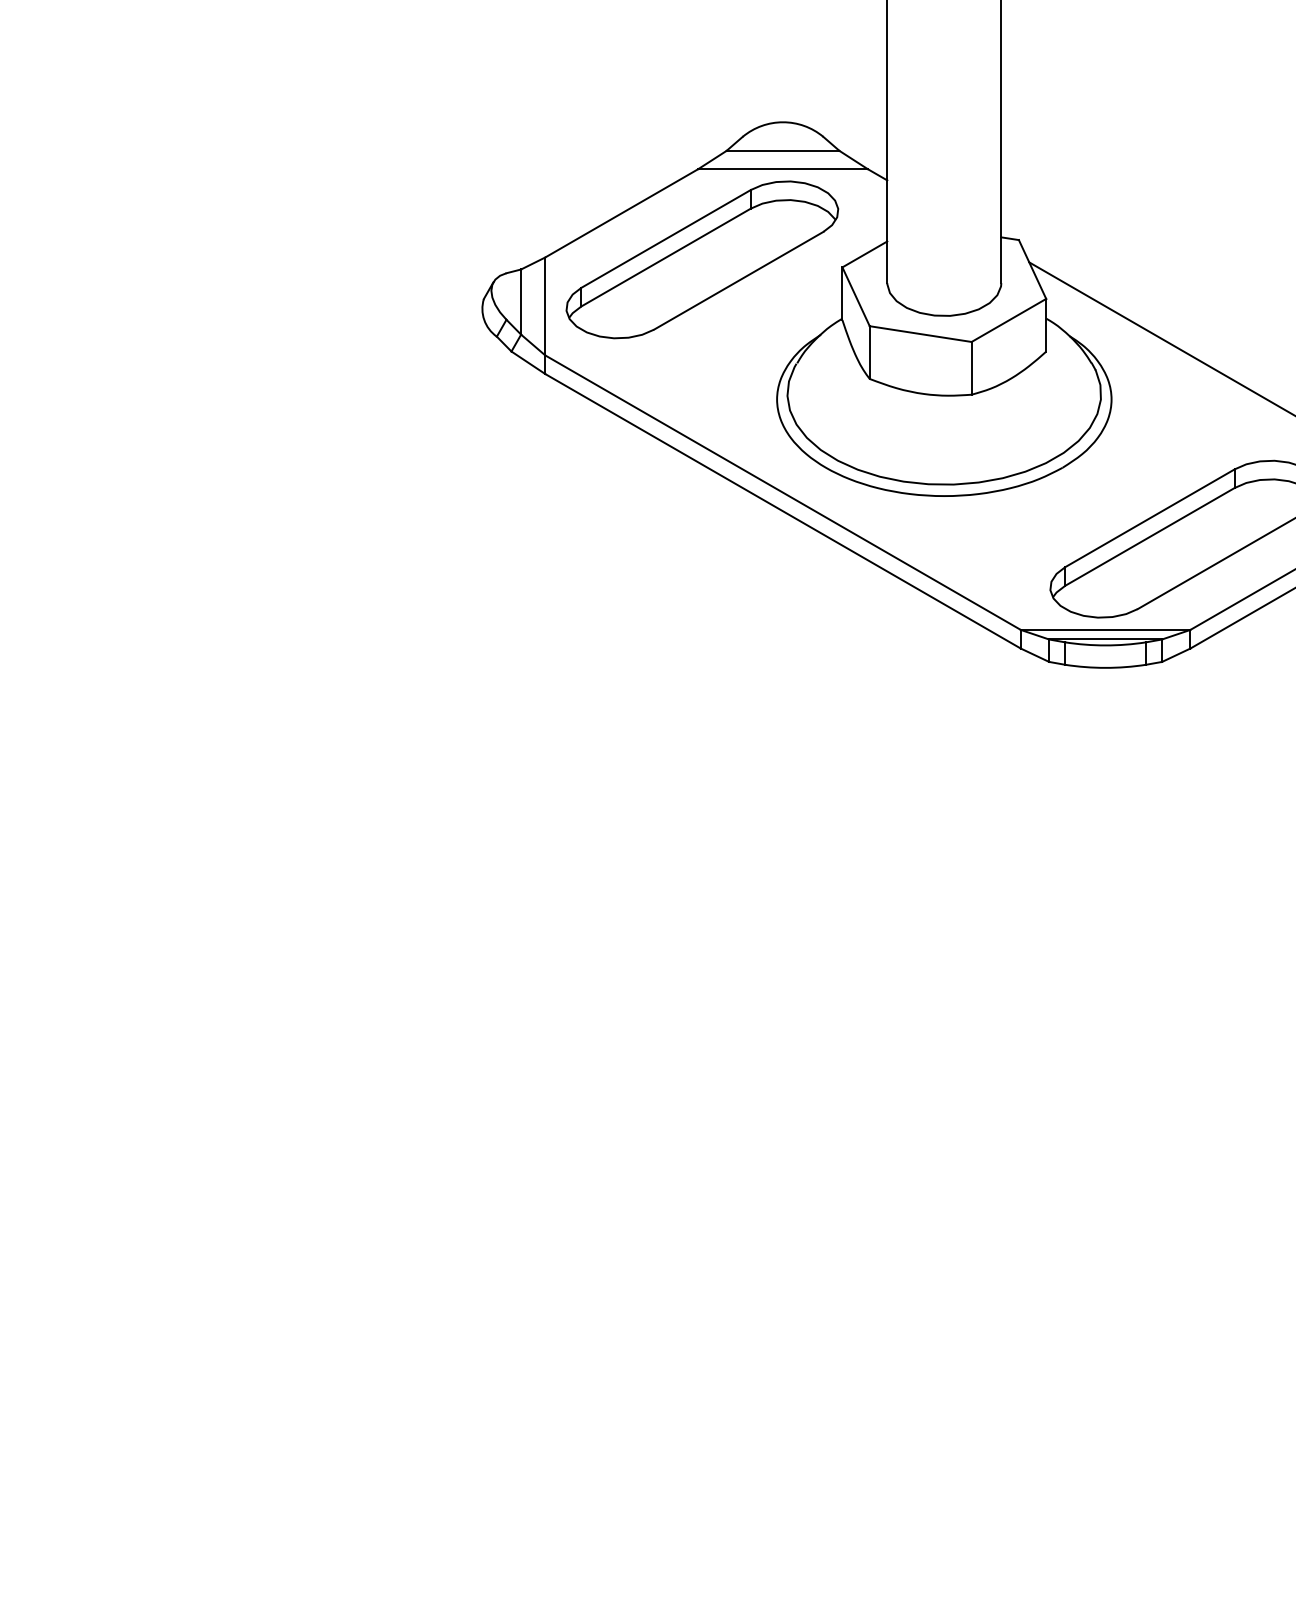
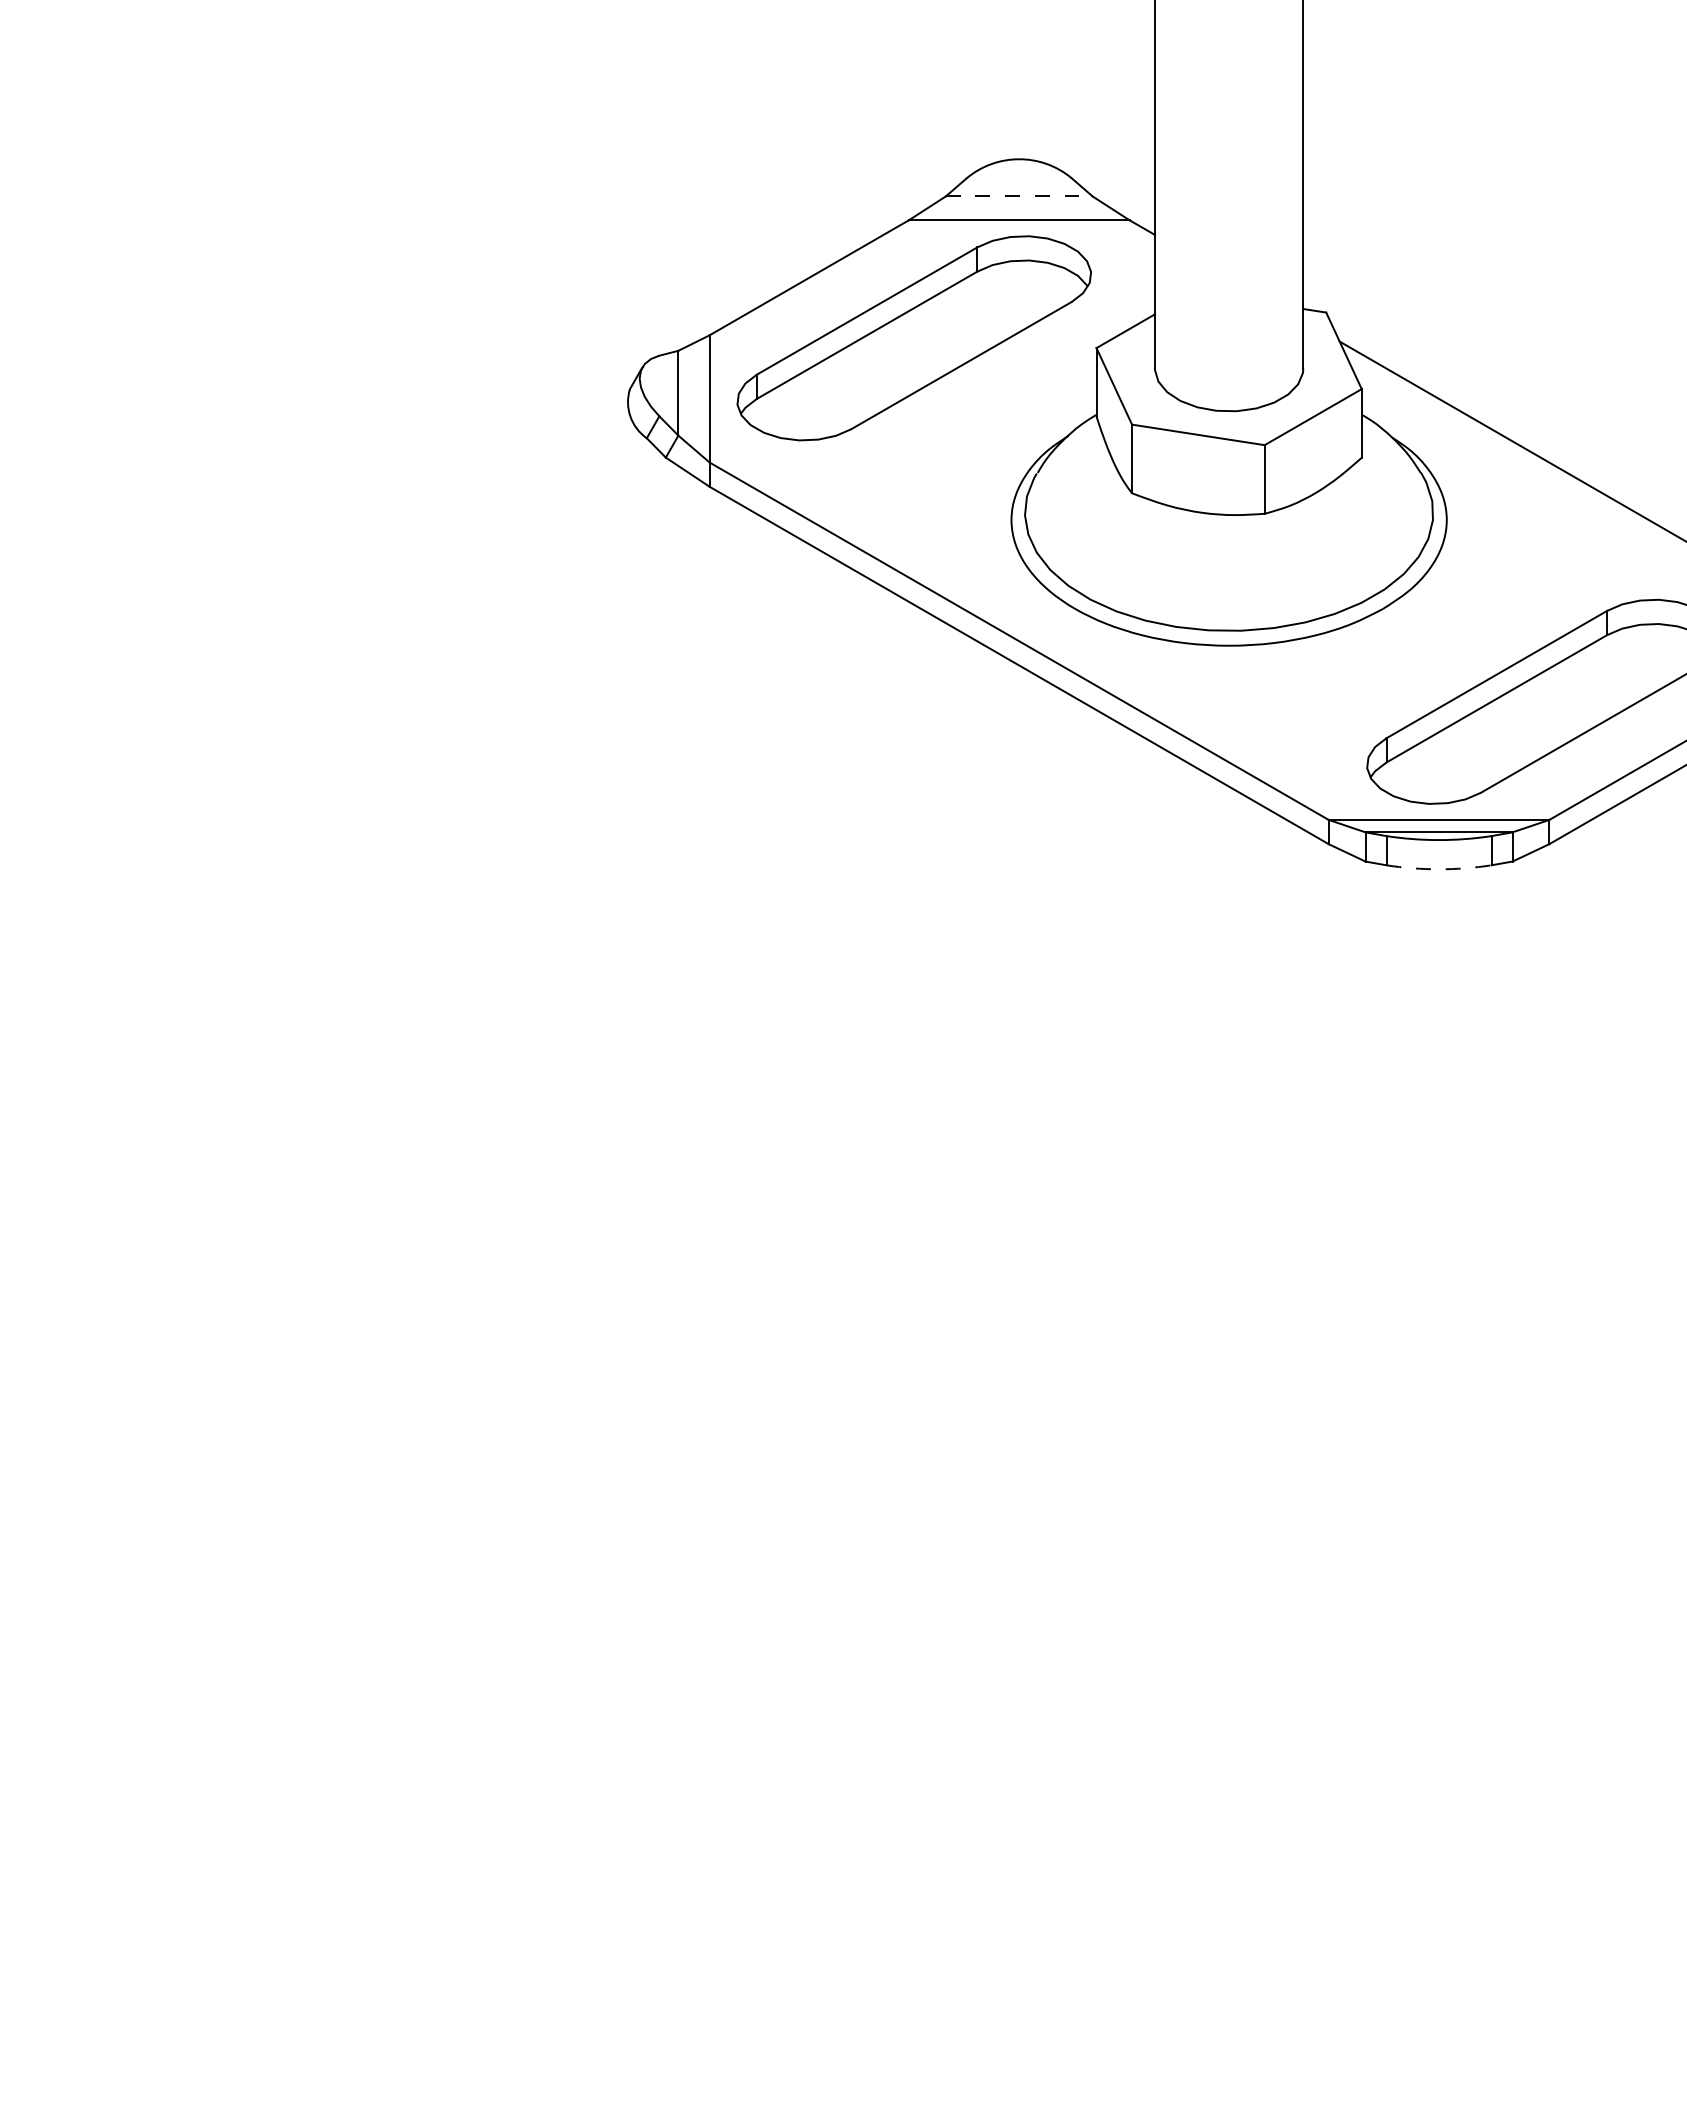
line: (783, 150) -> (1019, 196), solid -> dashed
arc: (1105, 668) -> (1439, 869), solid -> dashed

